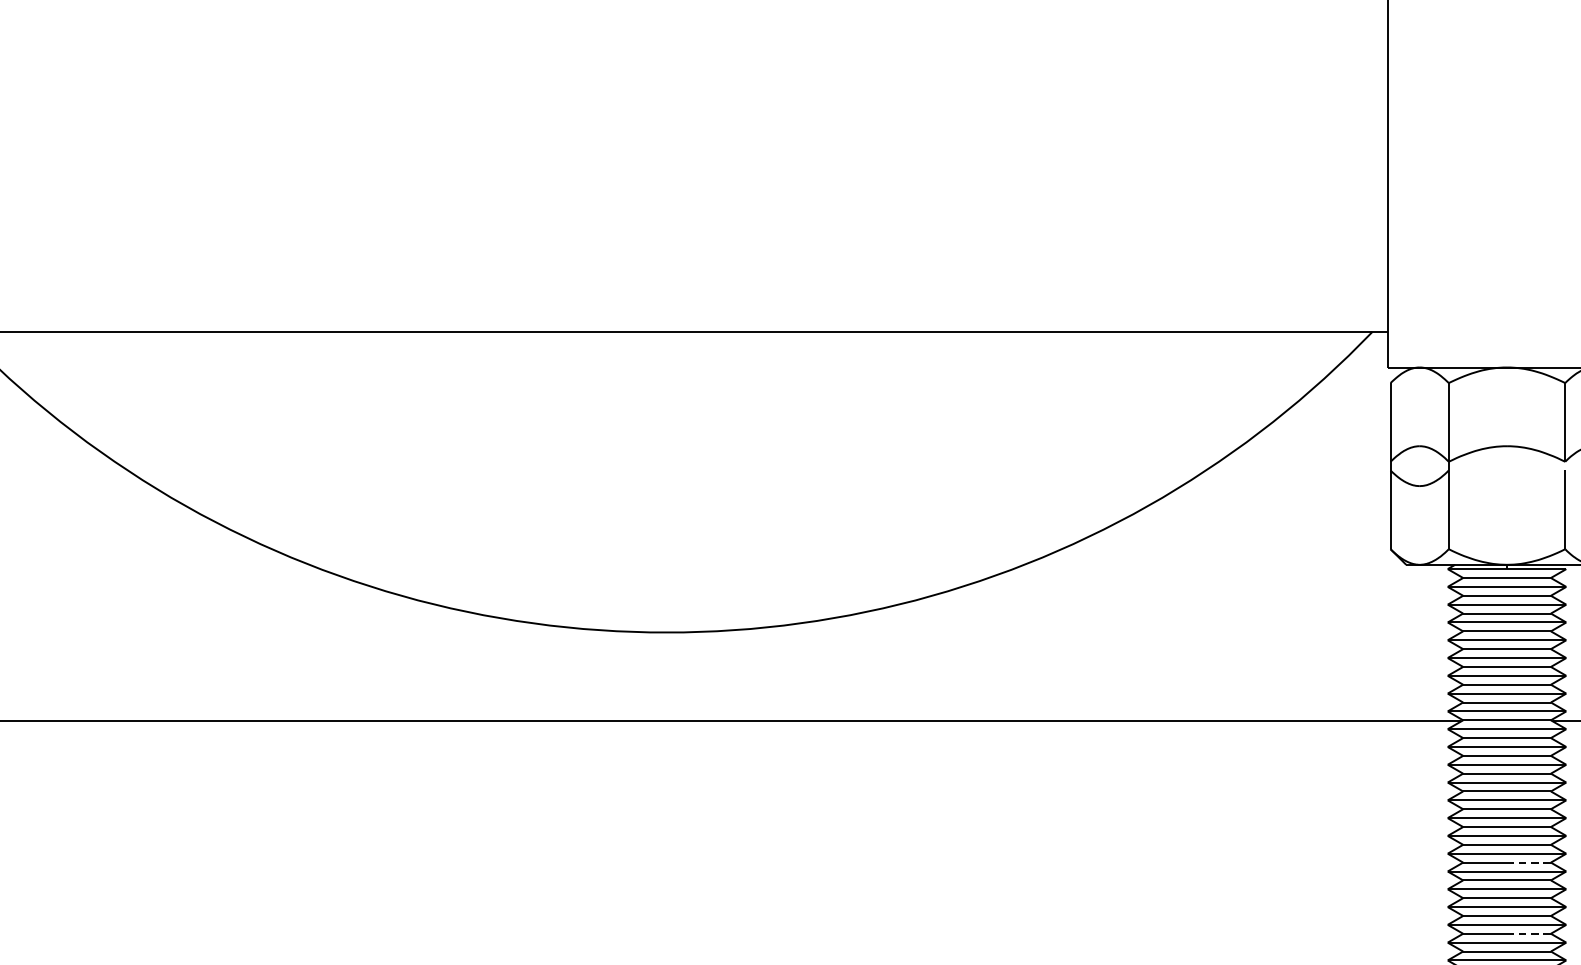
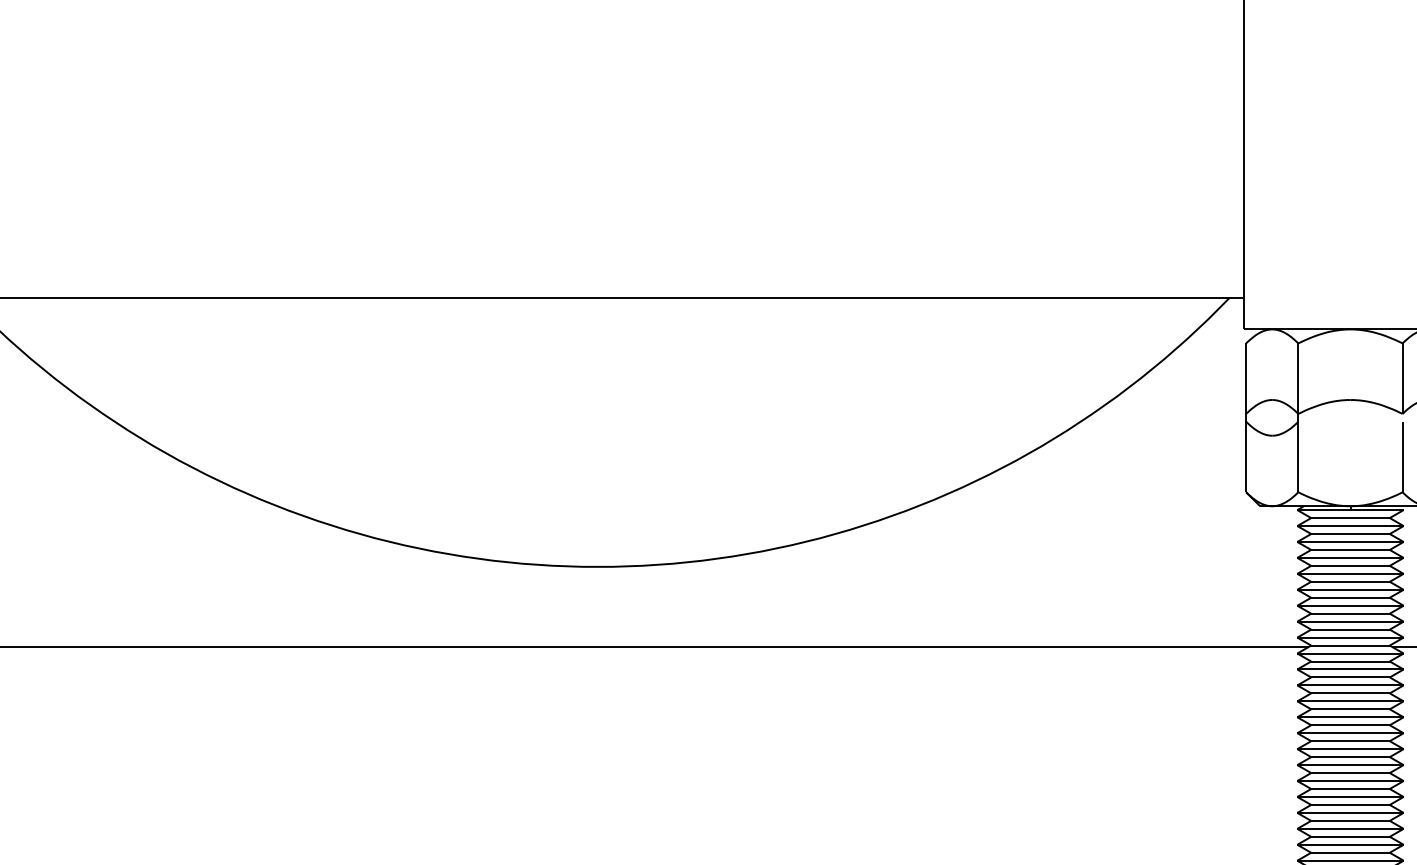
line: (1529, 863) -> (1370, 773), dashed -> solid
line: (1529, 933) -> (1370, 836), dashed -> solid

